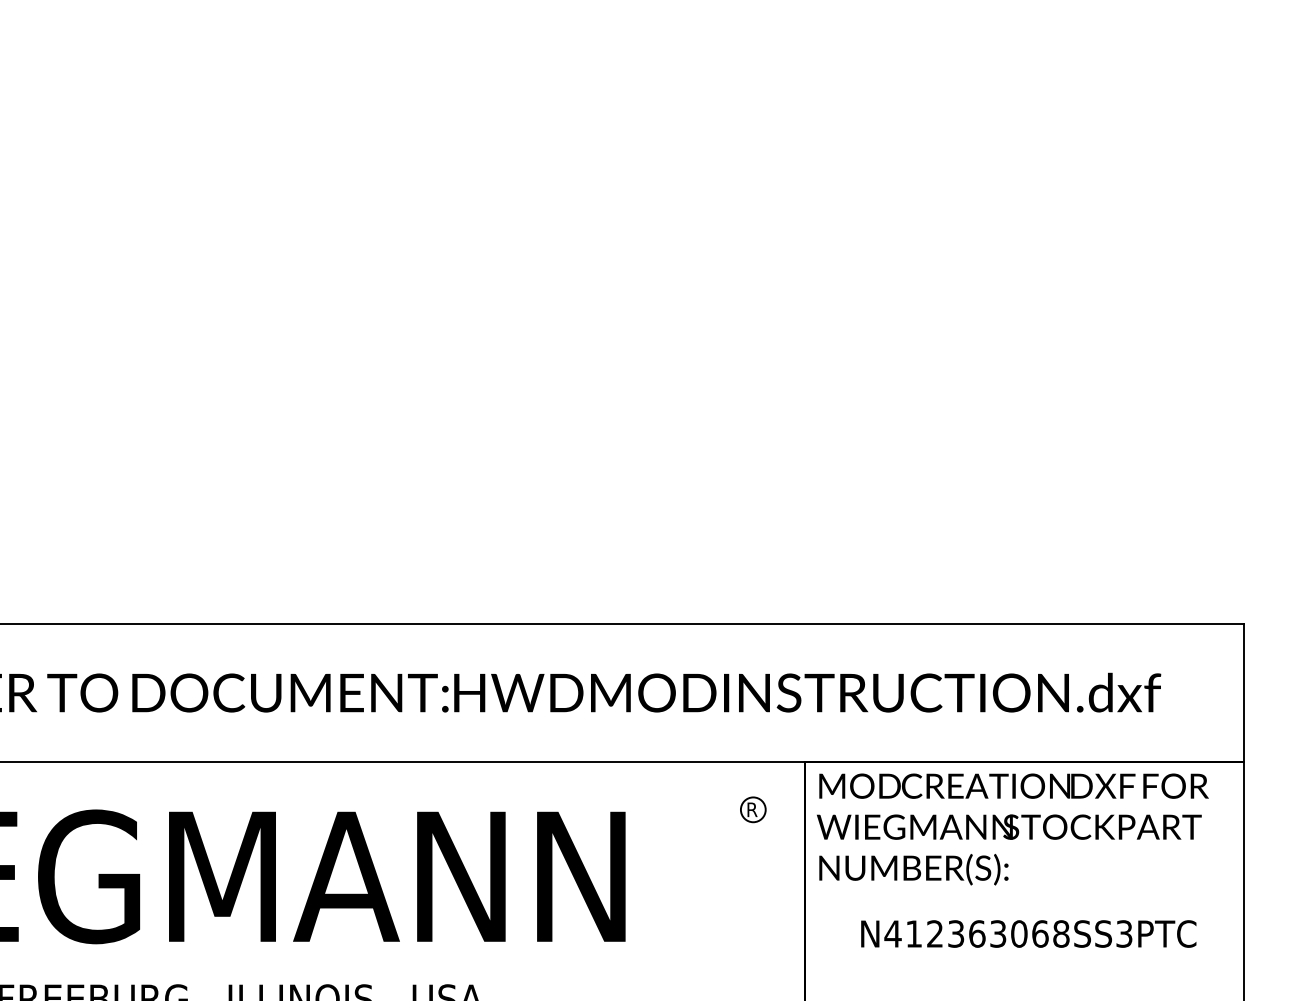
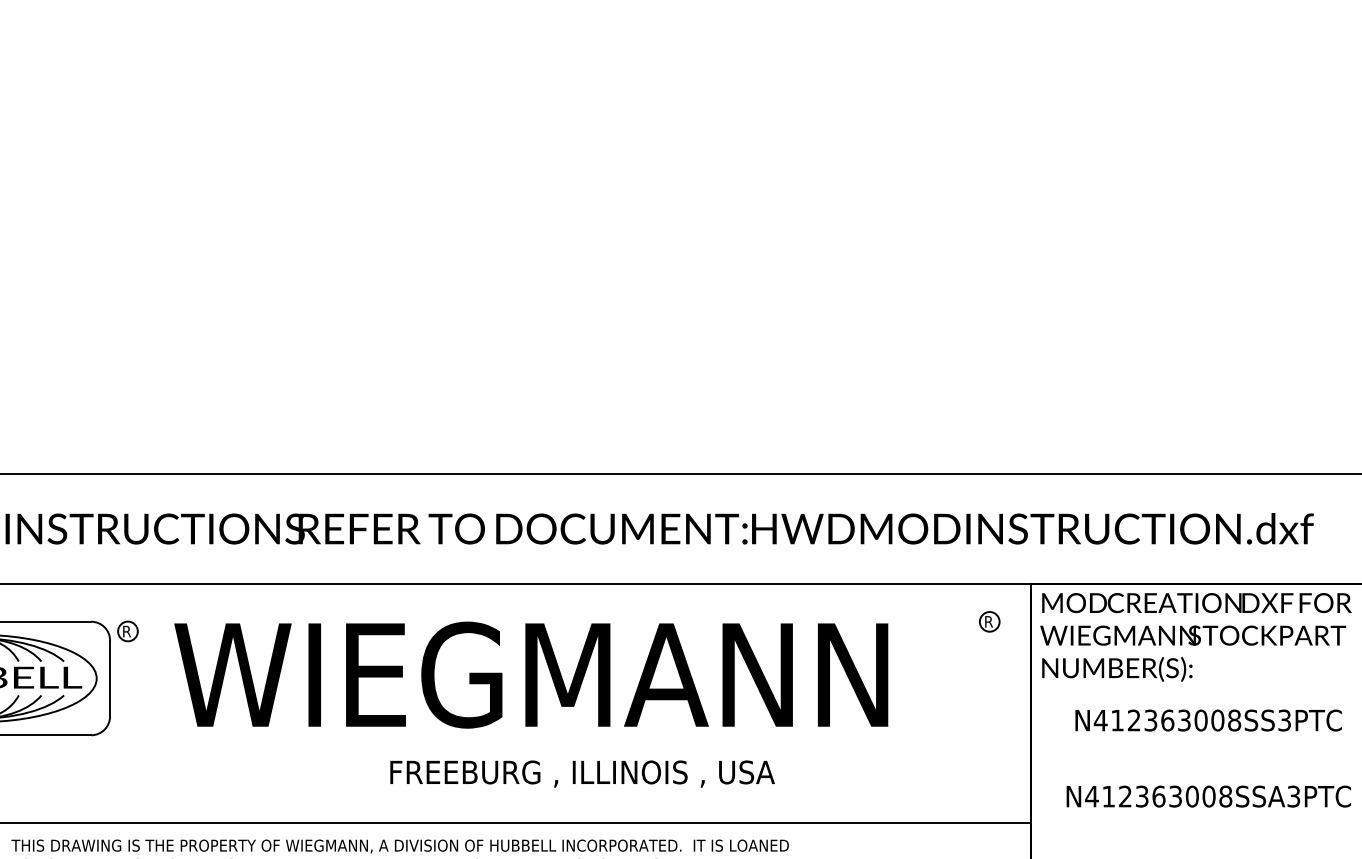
text: (1039, 933) -> (1217, 720), N412363068SS3PTC -> N412363008SS3PTC

